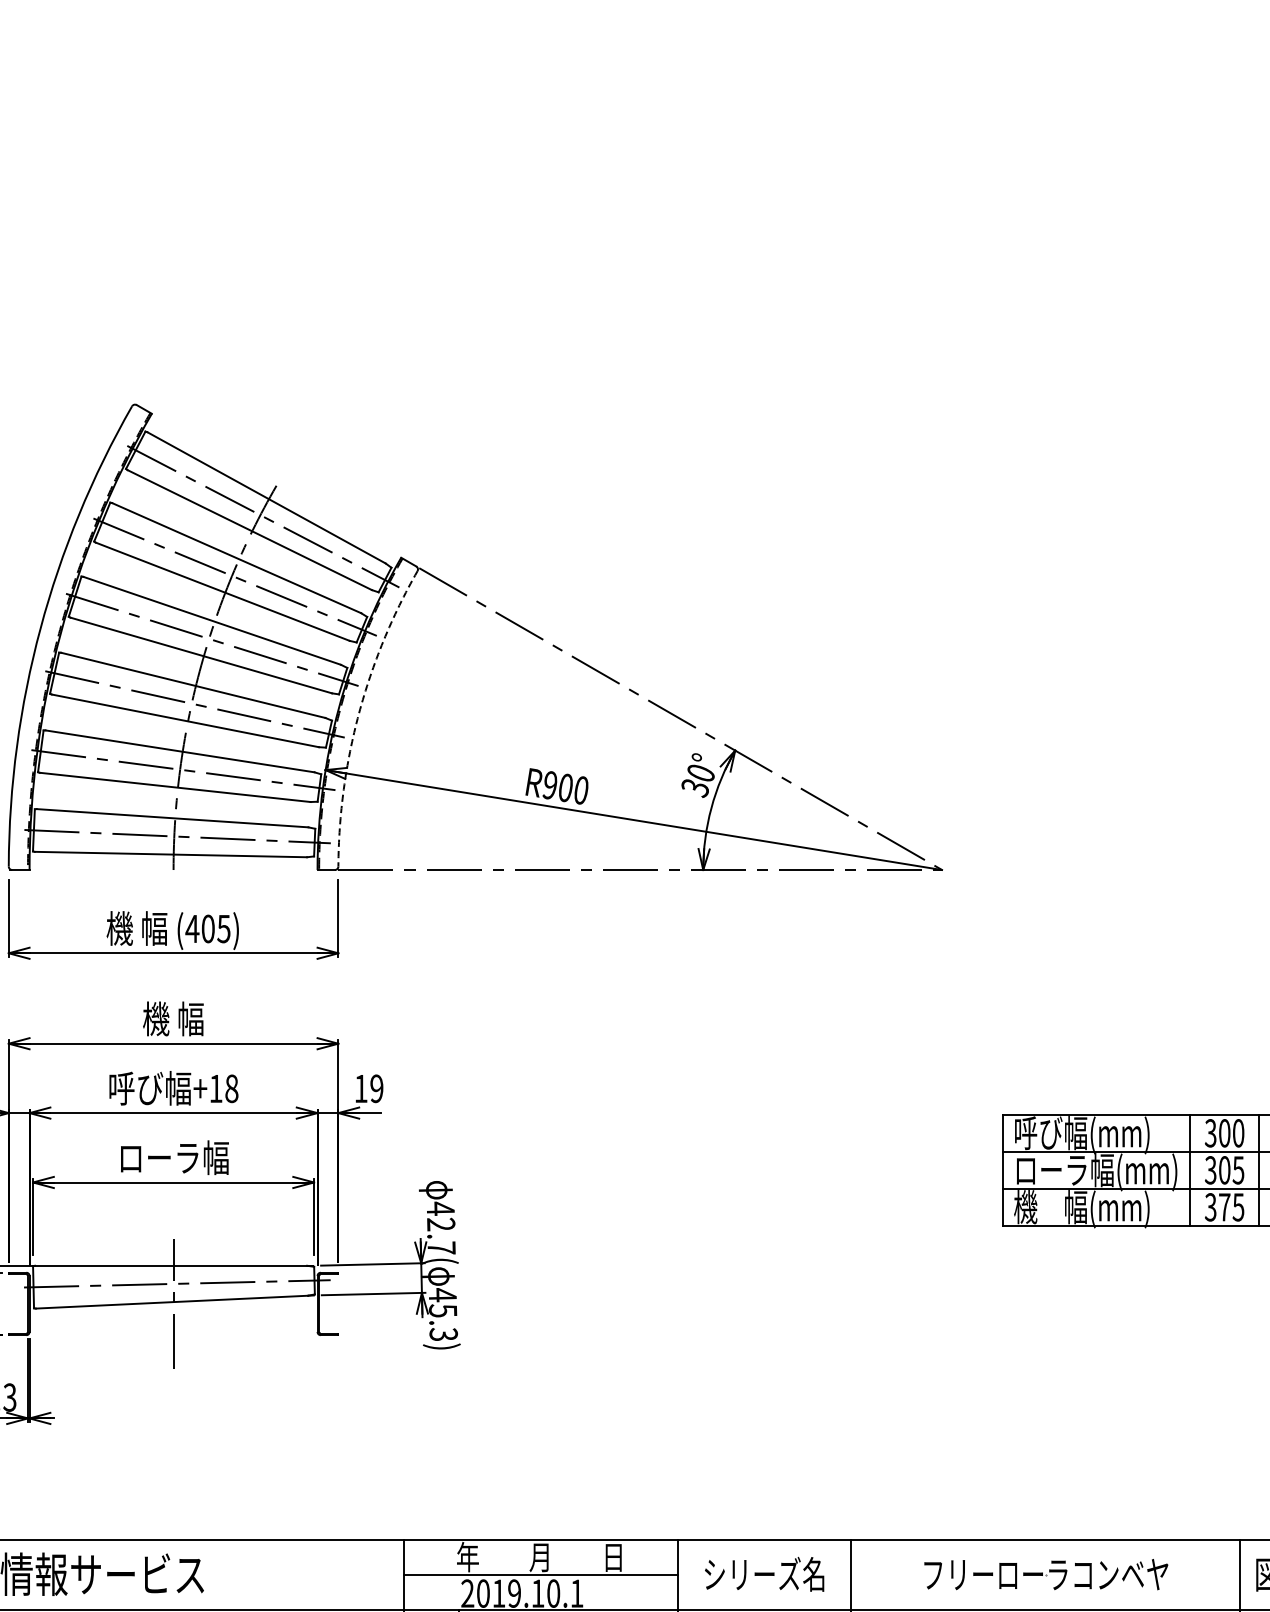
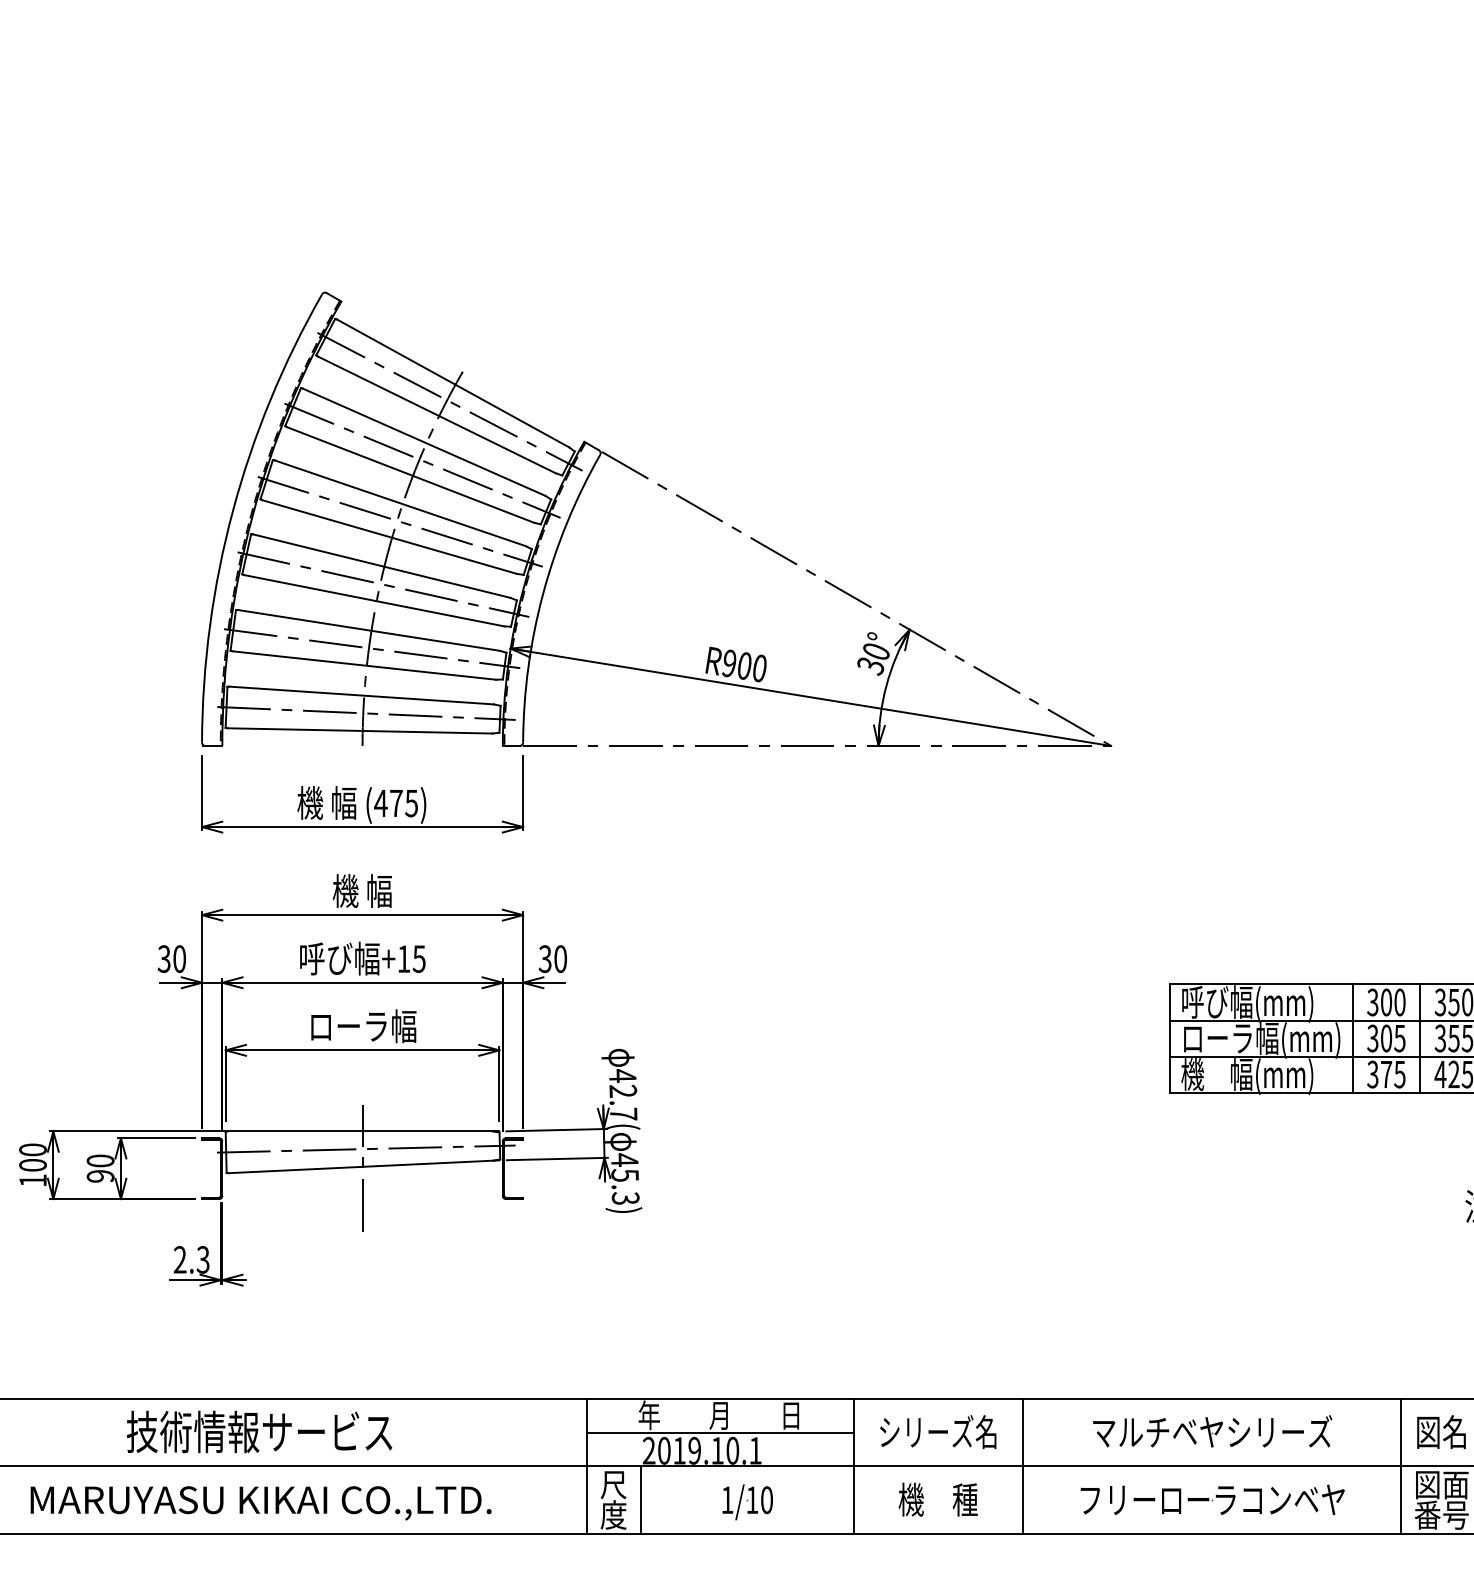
arc: (359, 713) -> (543, 593), dashed -> solid
text: (208, 929) -> (396, 803), (405) -> (475)
text: (230, 1088) -> (418, 958), +18 -> +15
text: (368, 1088) -> (552, 958), 19 -> 30
text: (1046, 1573) -> (1212, 1431), フリーローラコンベヤ -> マルチベヤシリーズ

